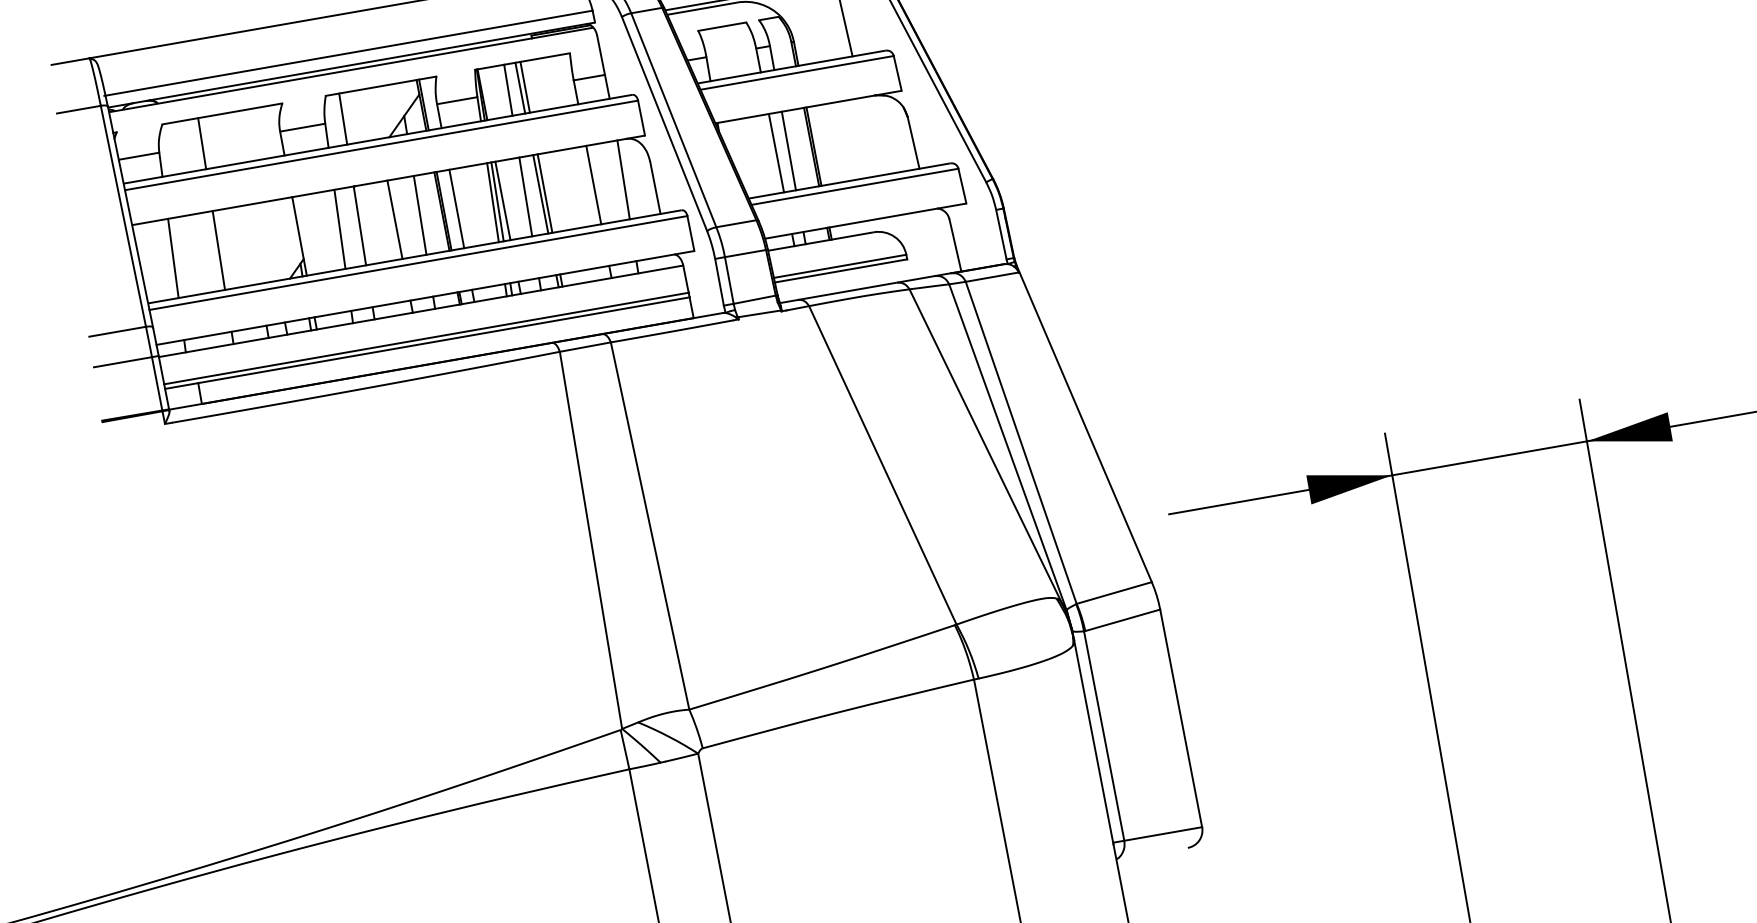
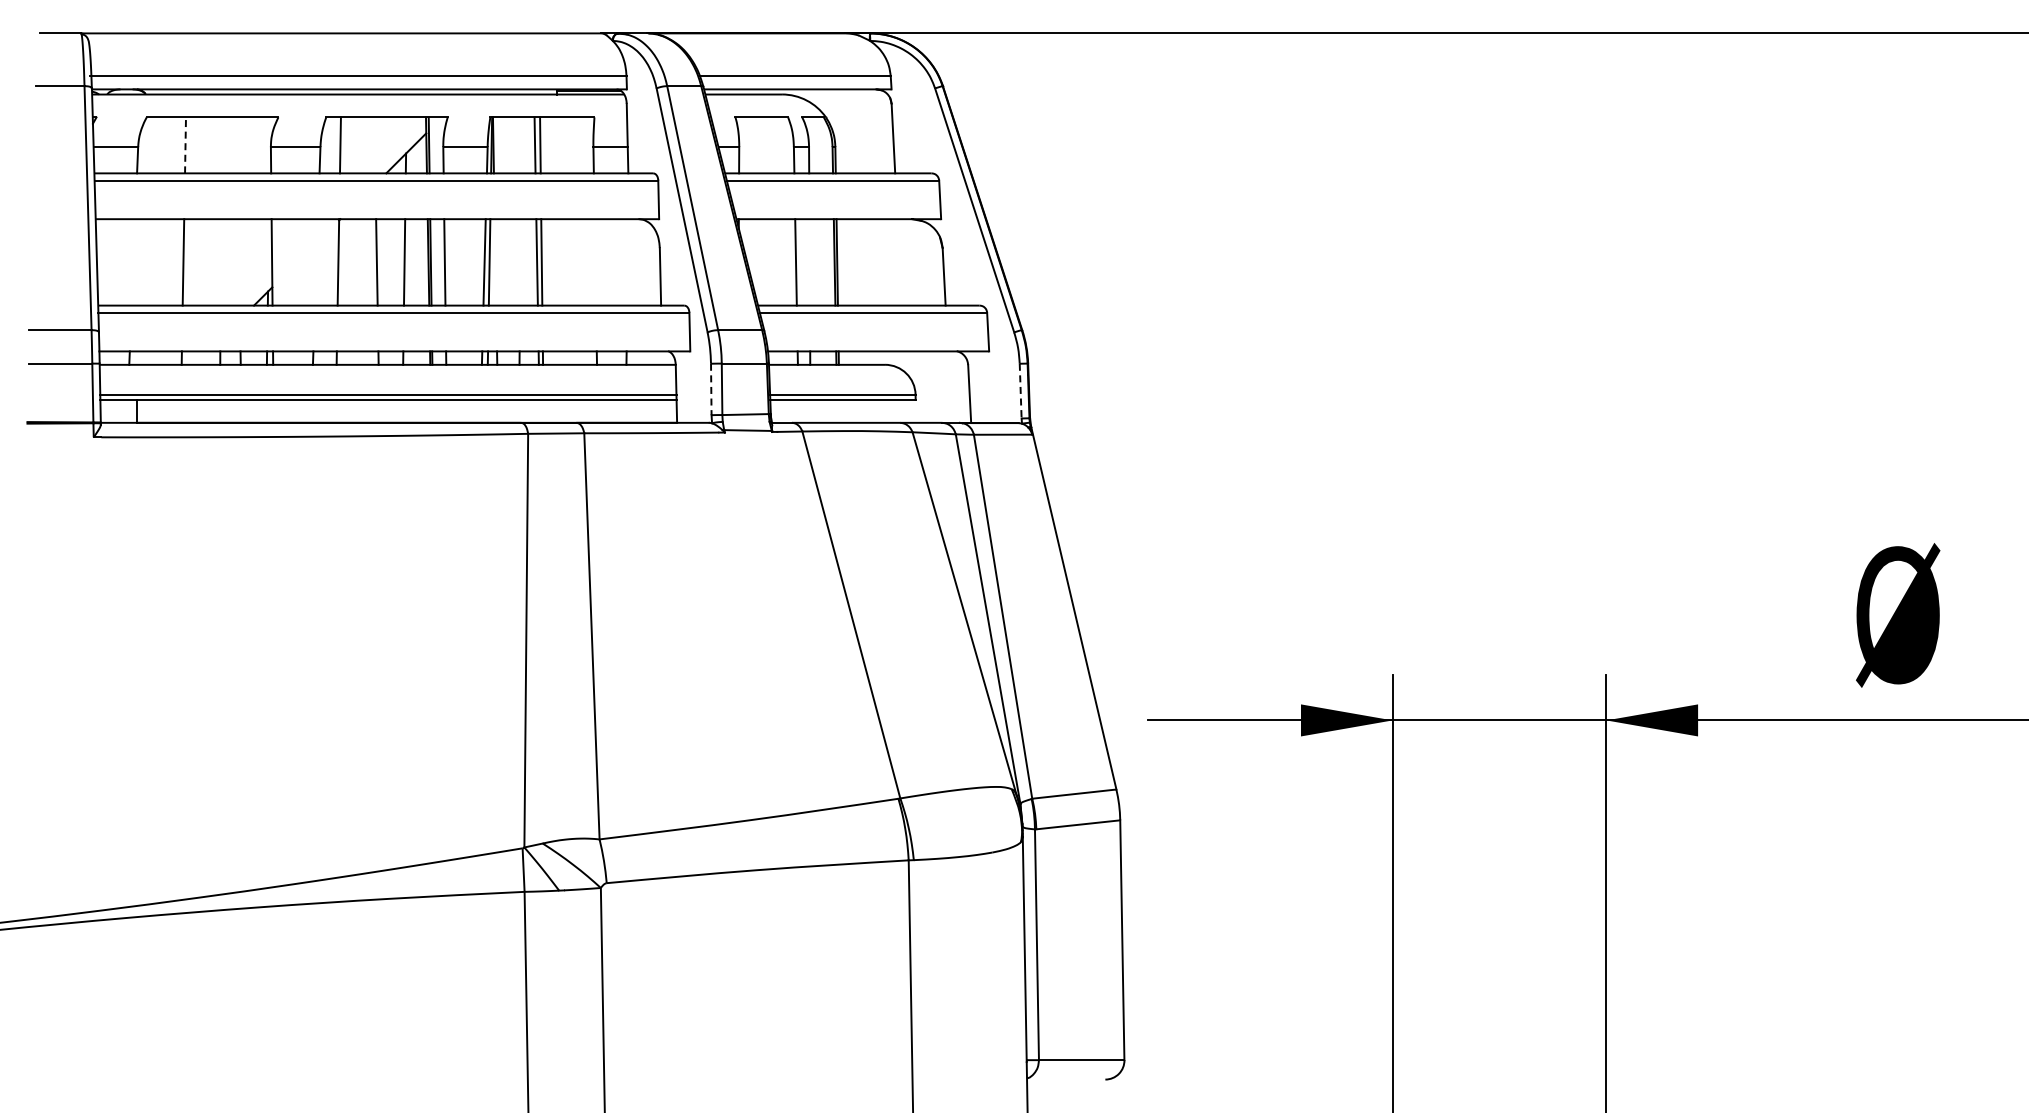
line: (508, 90) -> (521, 145), removed
line: (202, 143) -> (185, 145), solid -> dashed
line: (788, 151) -> (809, 262), removed
line: (623, 180) -> (627, 262), removed
line: (593, 185) -> (595, 262), removed
line: (525, 197) -> (520, 262), removed
line: (502, 201) -> (495, 262), removed
line: (339, 229) -> (316, 262), removed
line: (1001, 235) -> (1020, 391), solid -> dashed
line: (173, 258) -> (133, 262), removed
line: (719, 282) -> (711, 389), solid -> dashed

